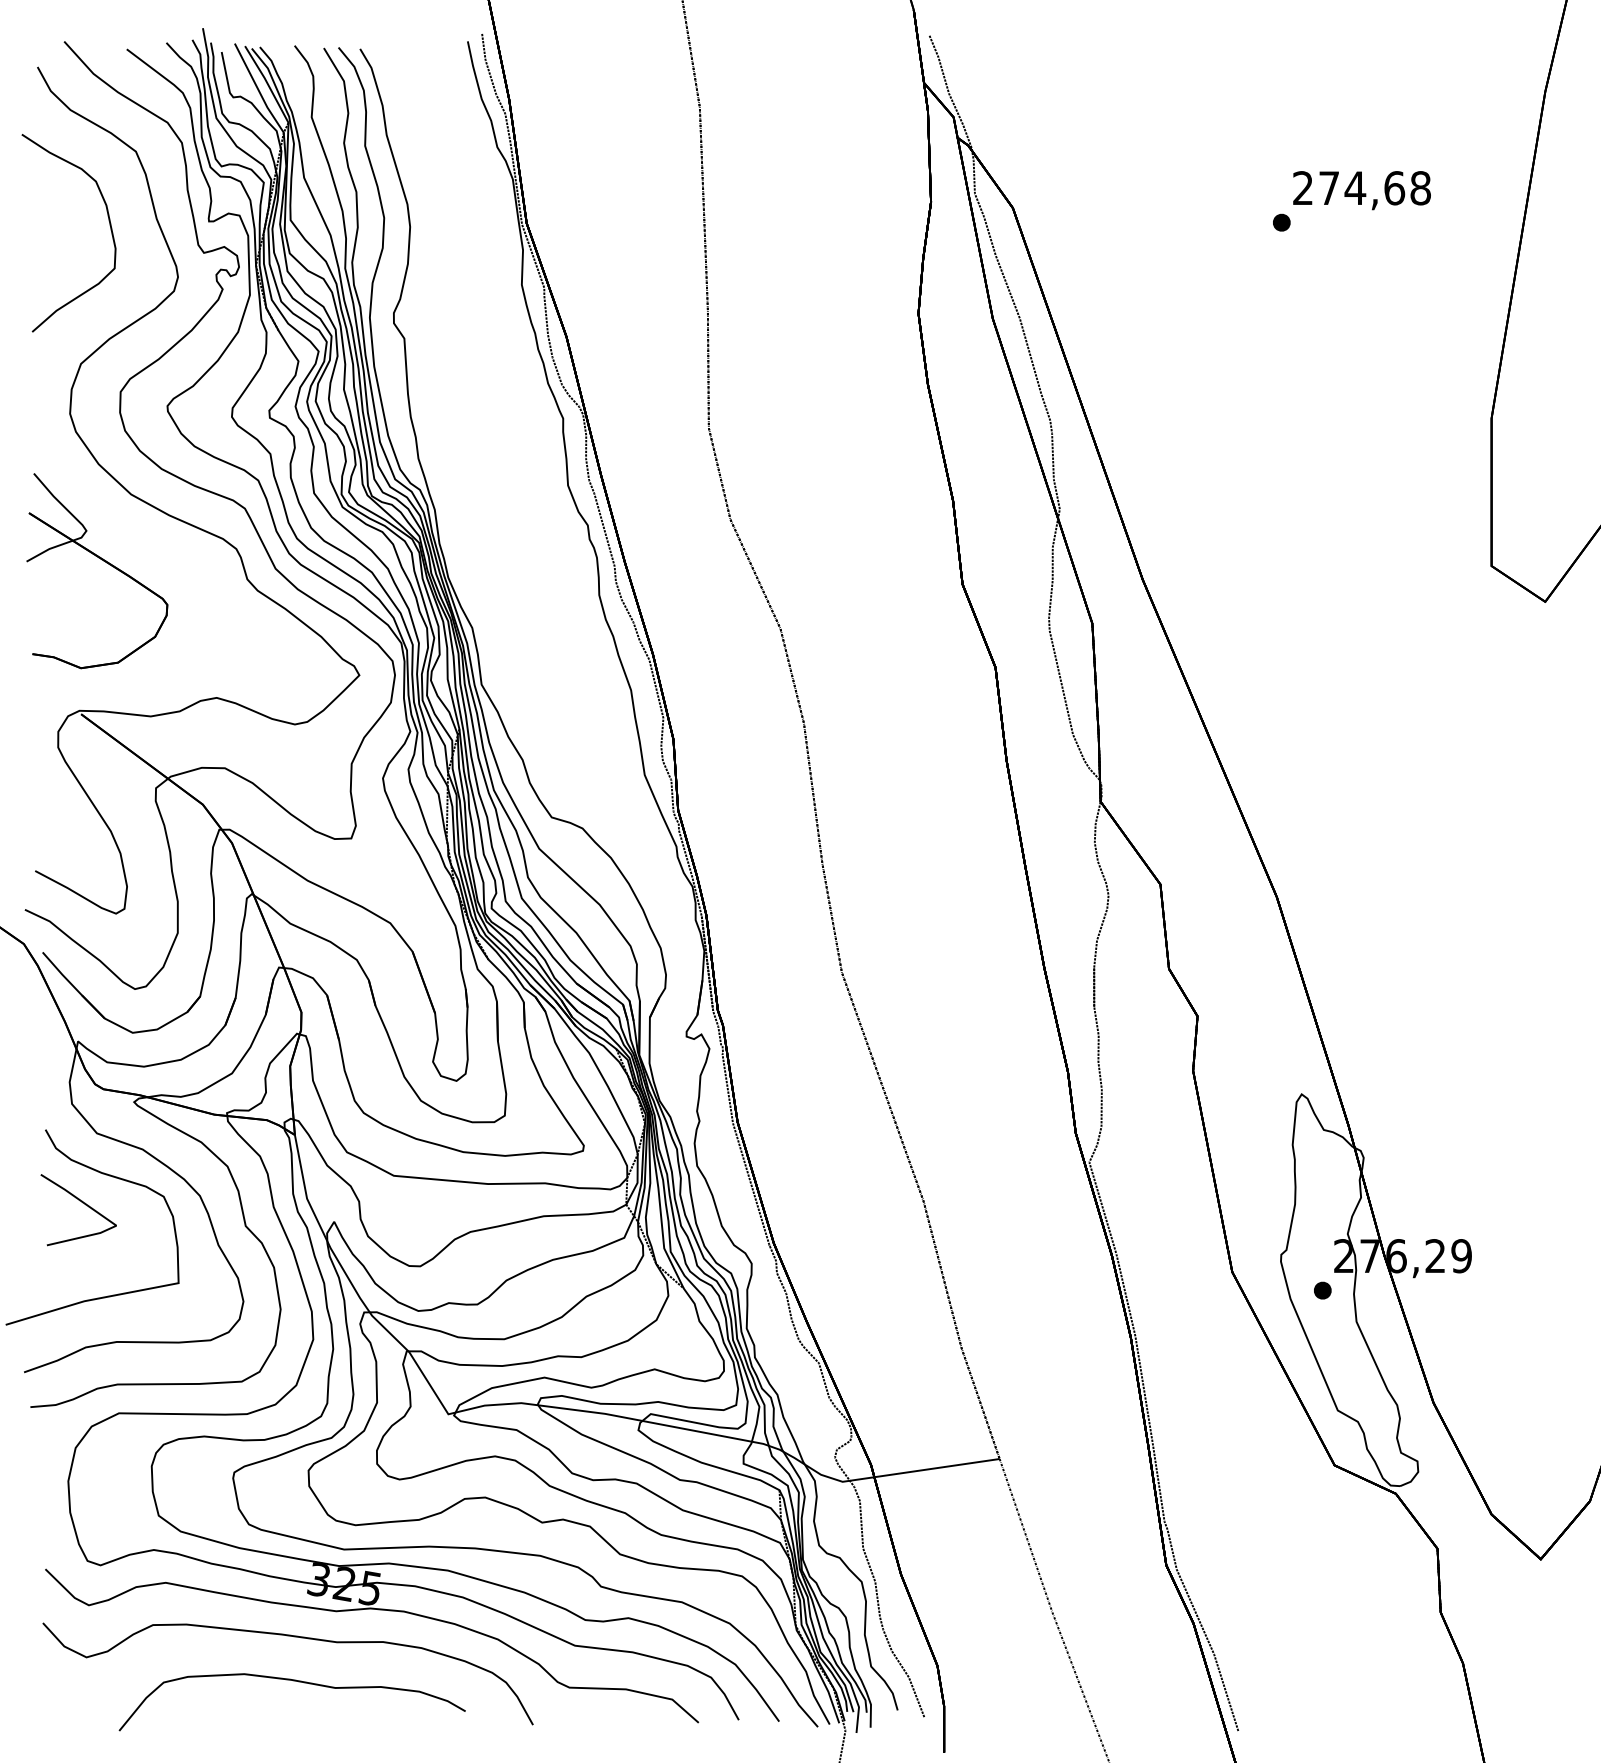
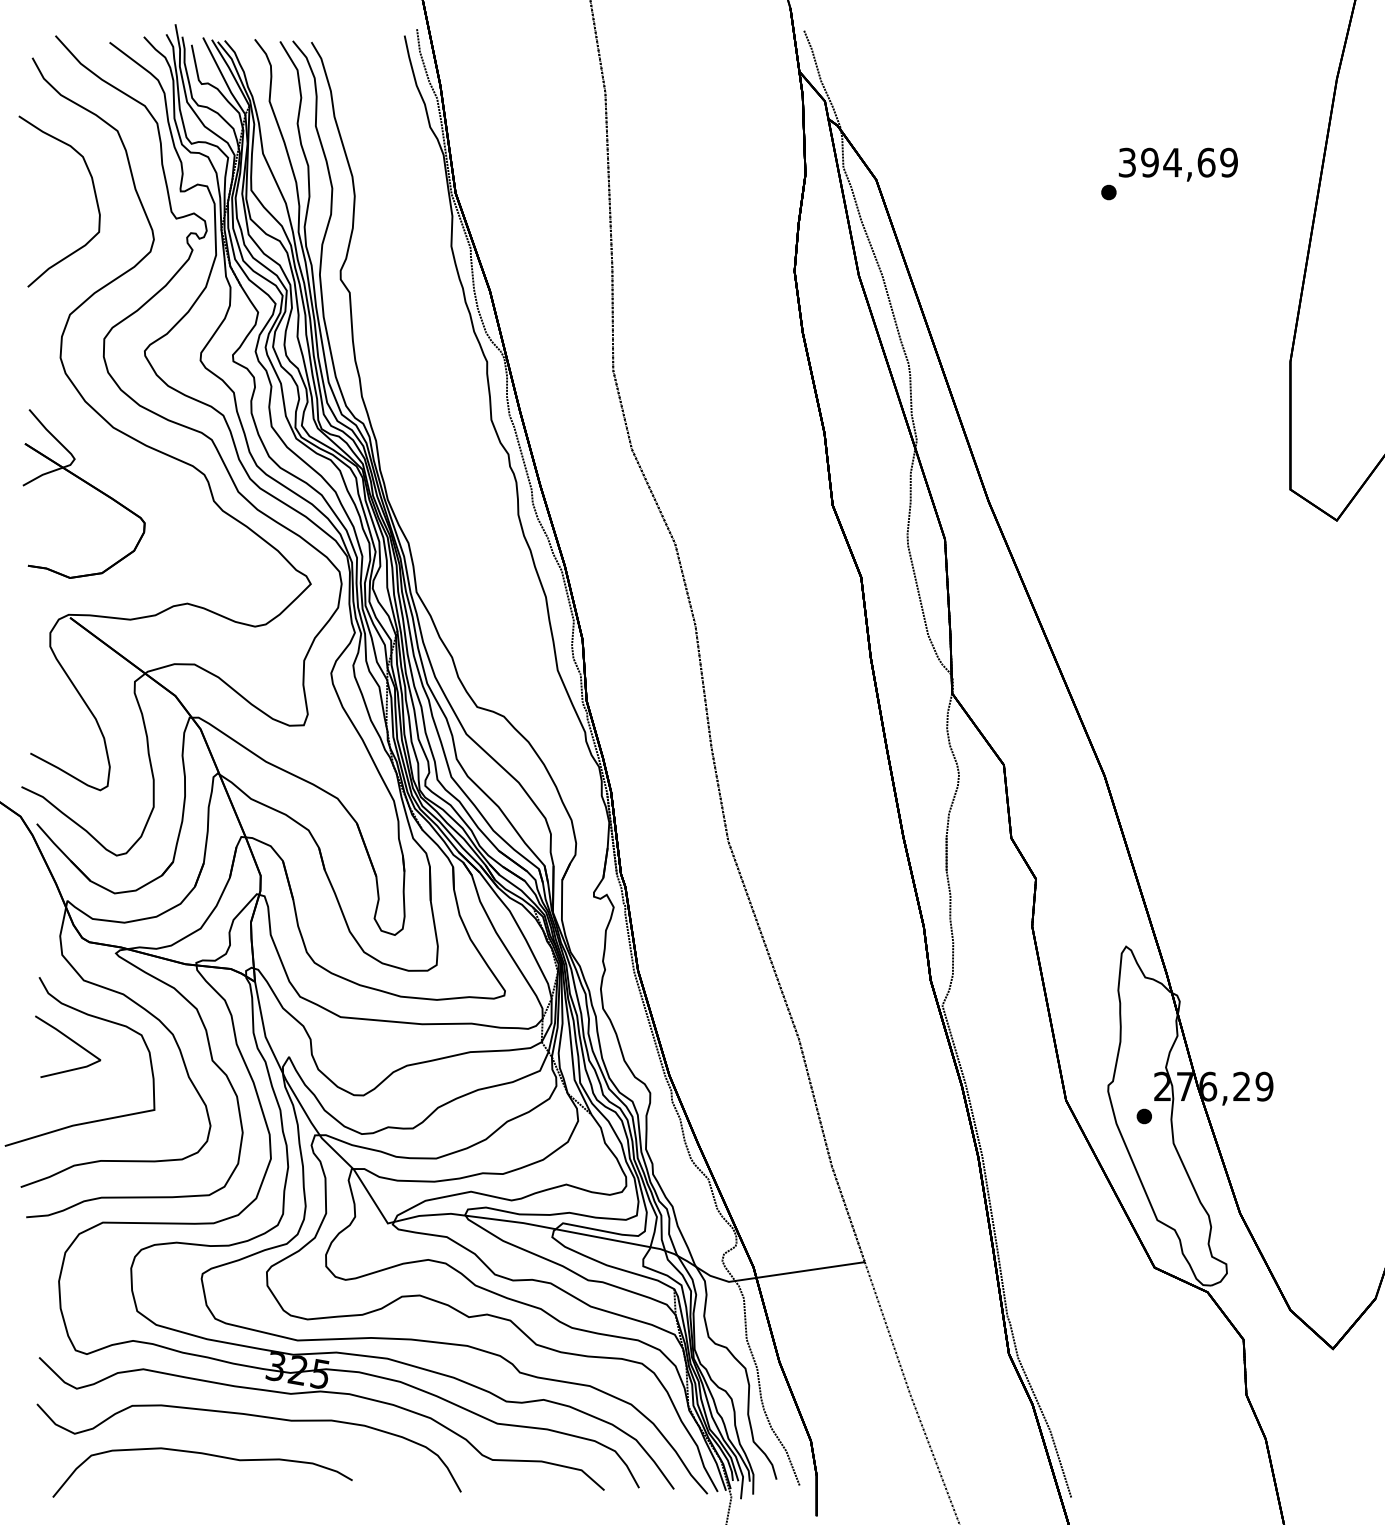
text: (1361, 188) -> (1177, 162), 274,68 -> 394,69
curve: (293, 1681) -> (203, 1454), moved

